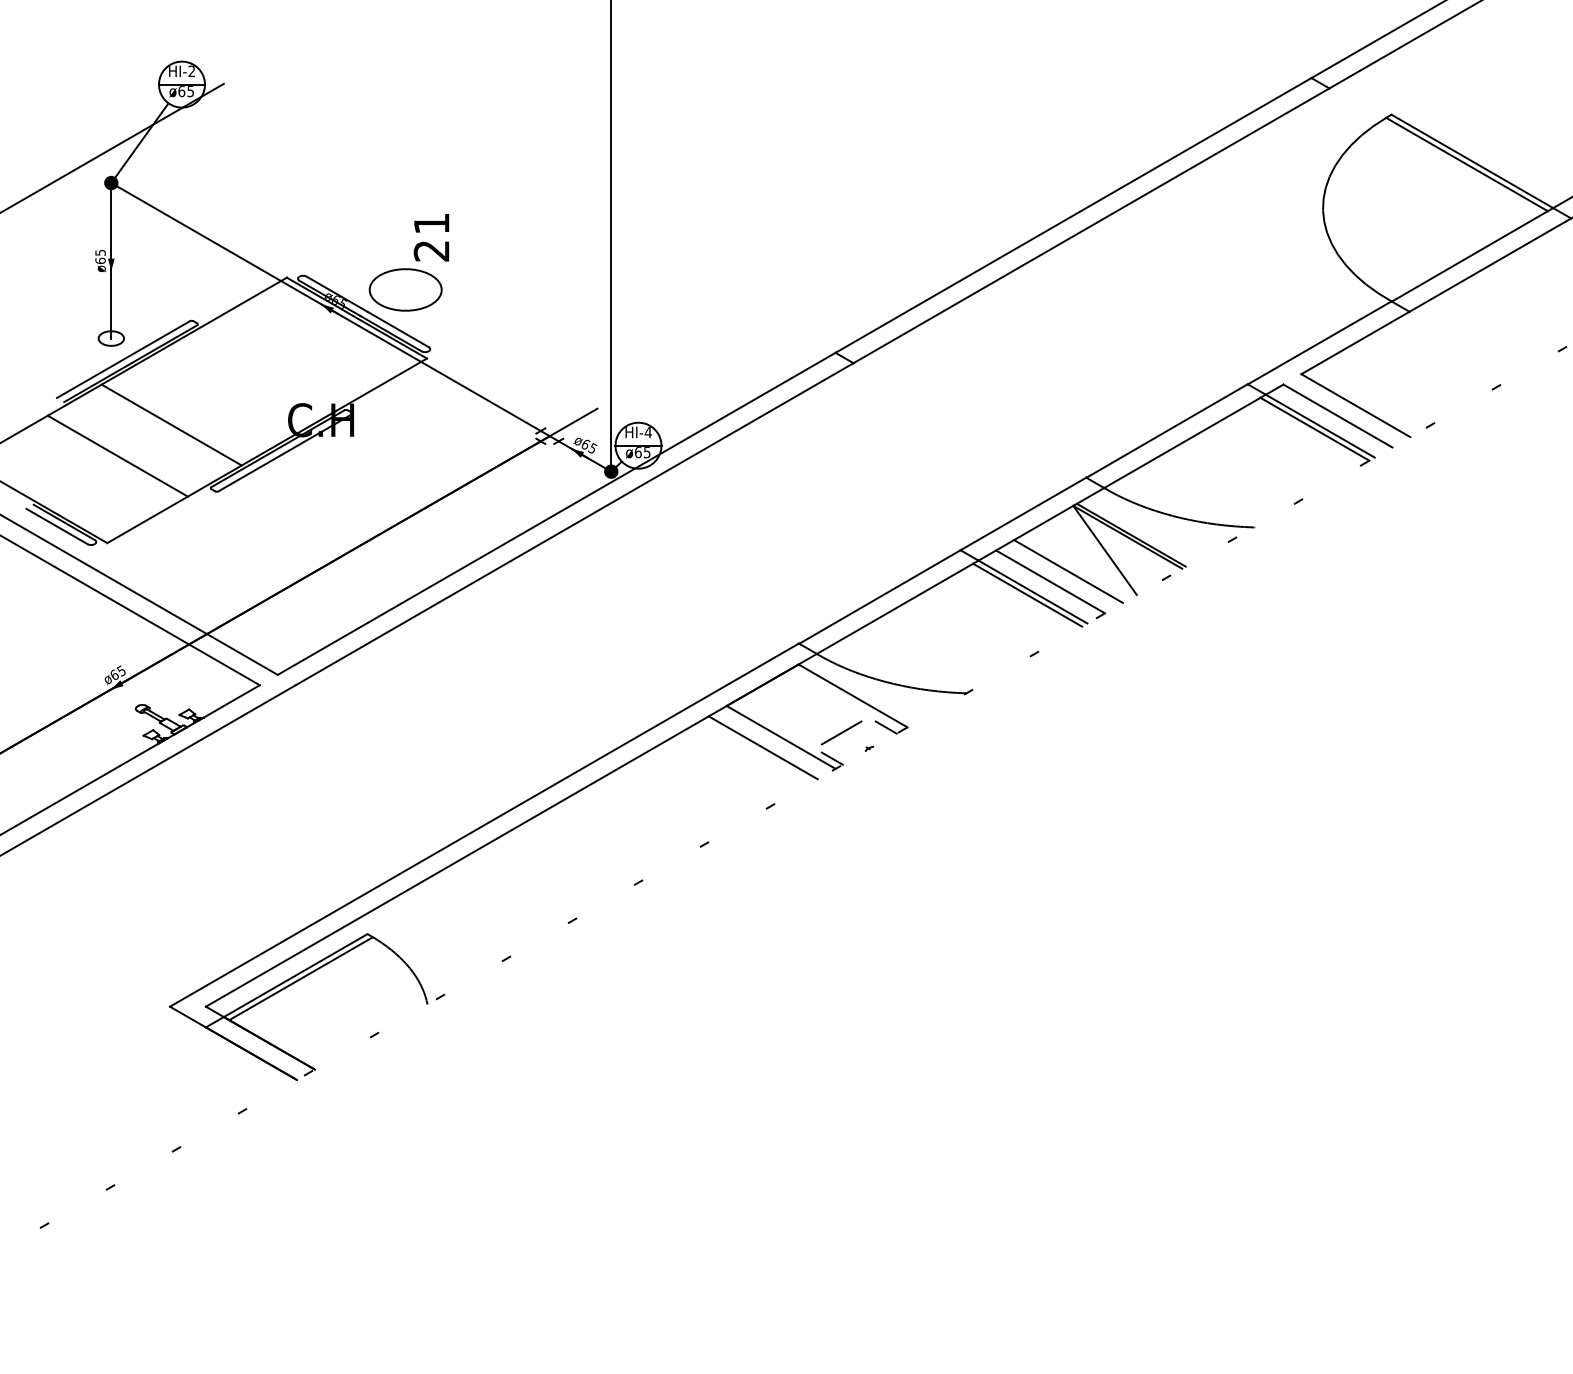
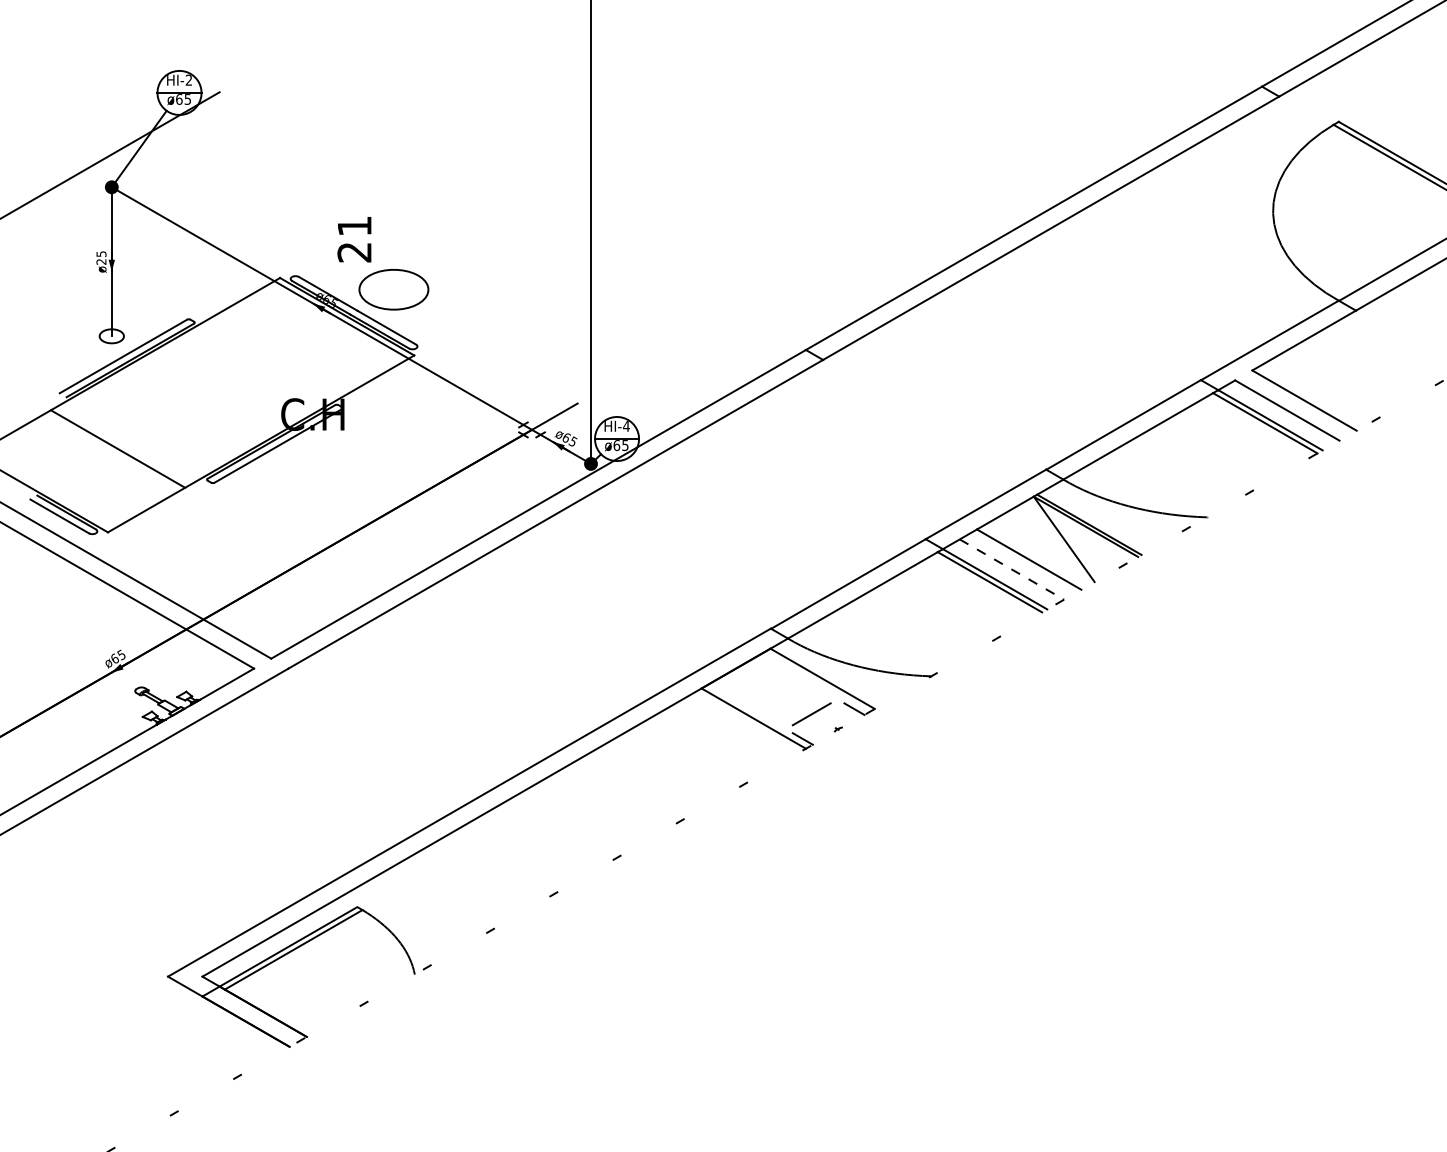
text: (431, 237) -> (354, 239), moved
text: (100, 260) -> (101, 261), ø65 -> ø25
line: (171, 424) -> (169, 418), removed
line: (1050, 581) -> (1011, 569), solid -> dashed
line: (762, 747) -> (735, 728), removed

